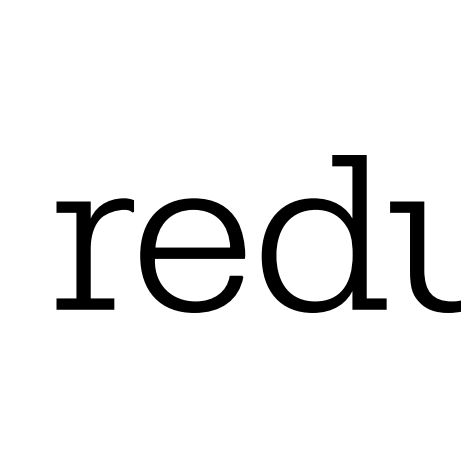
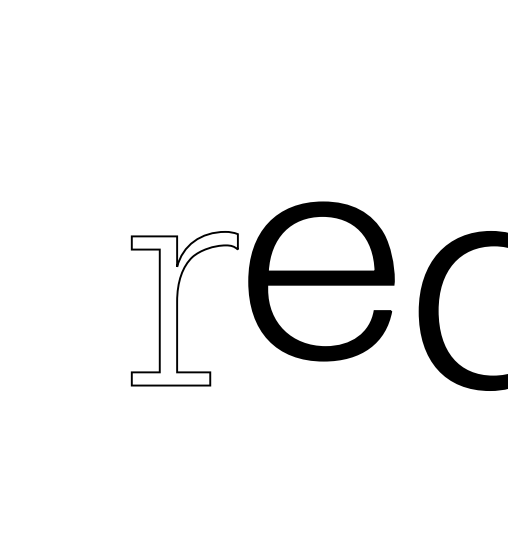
fill: (95, 253) -> (185, 307), removed
part: (192, 255) -> (321, 281), moved

